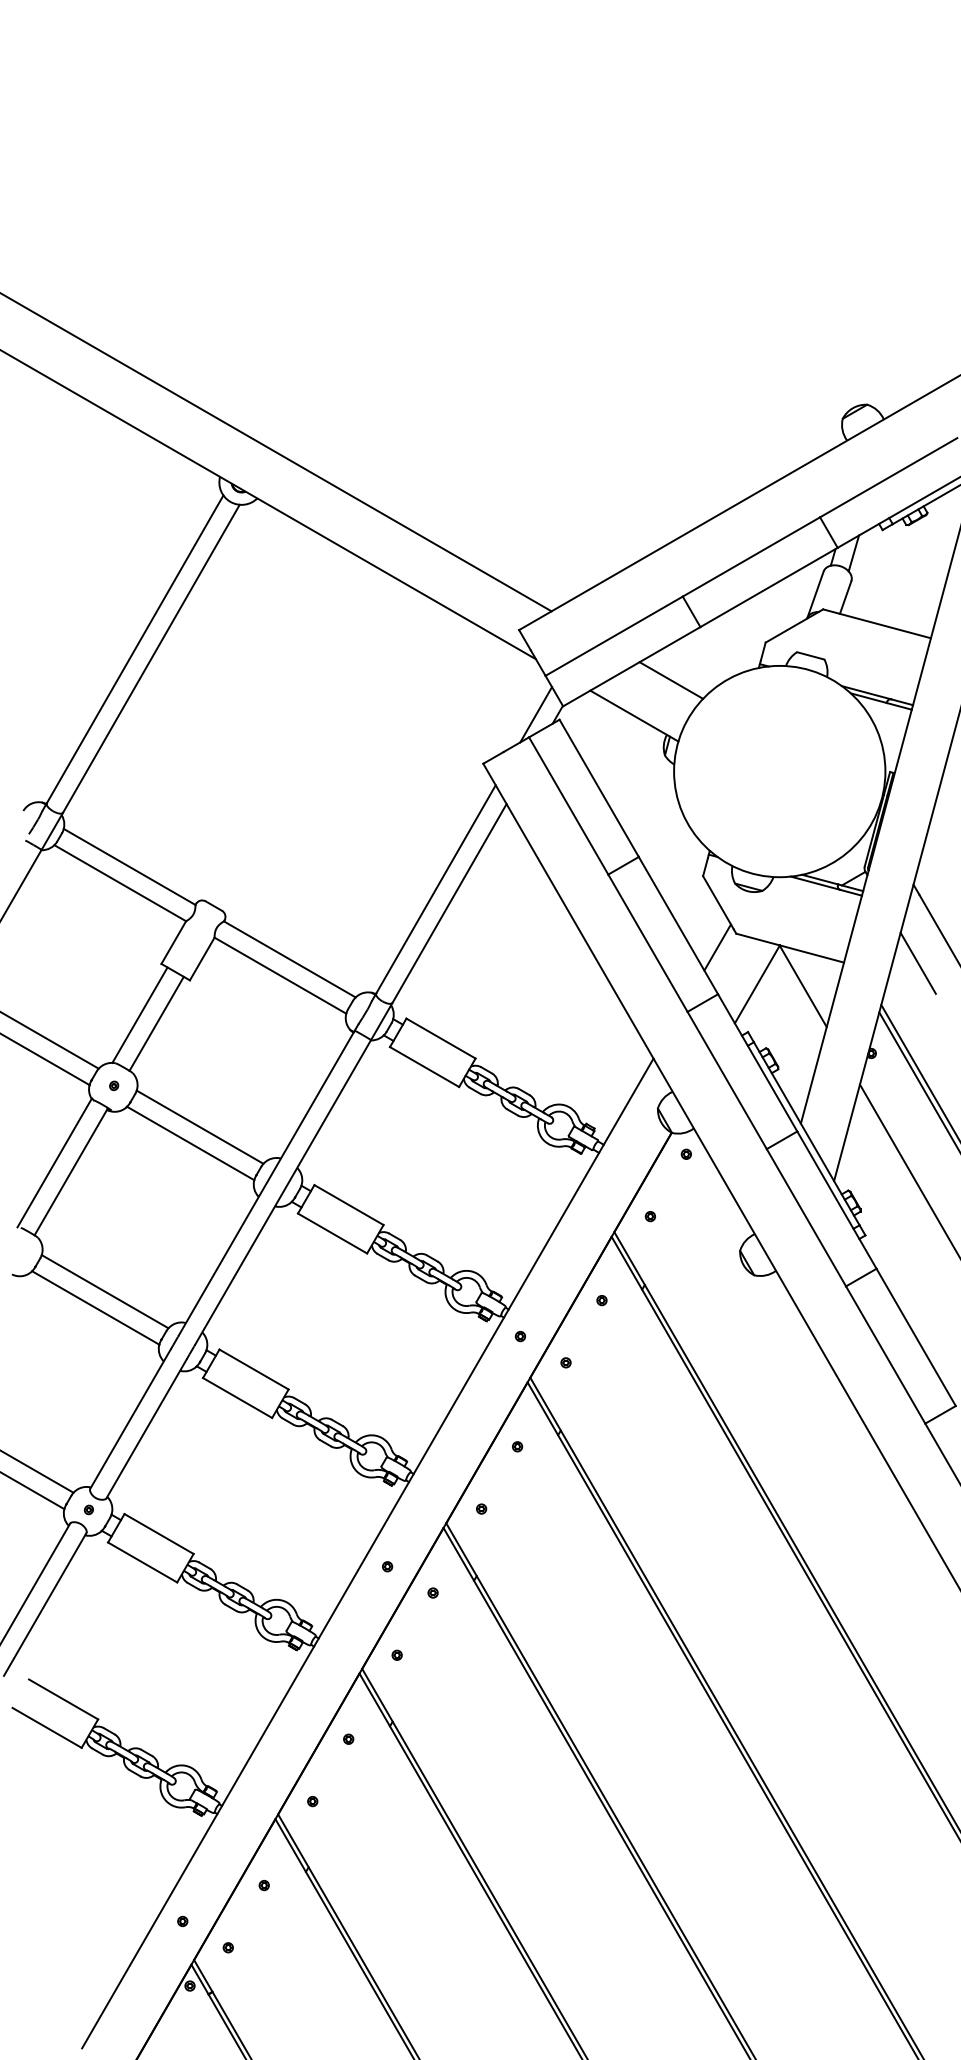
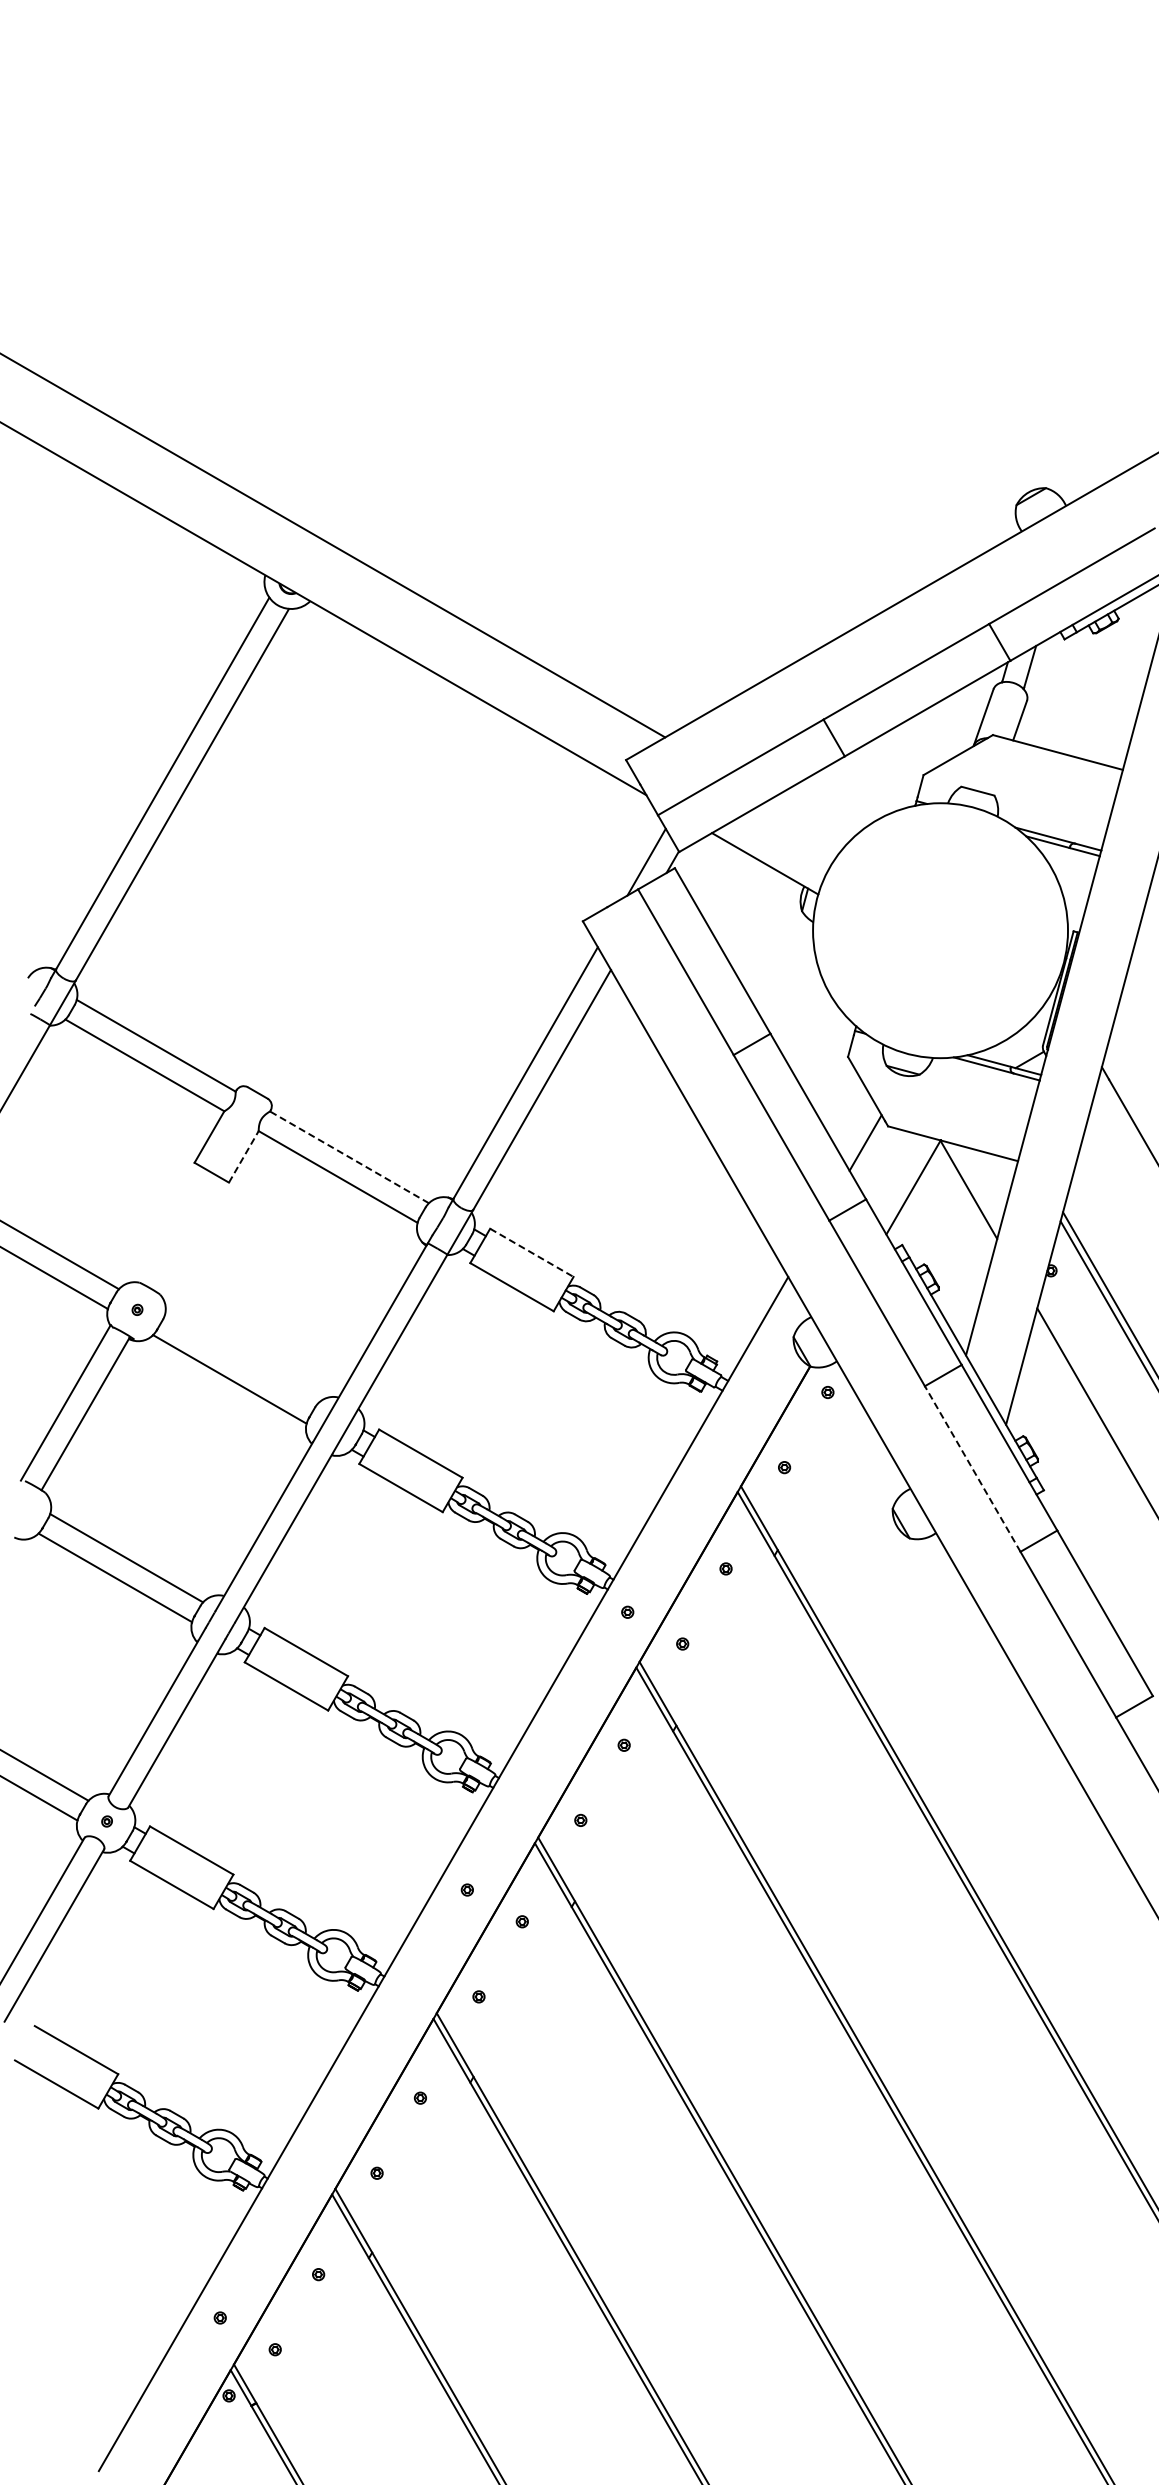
line: (671, 680) -> (809, 820), removed
line: (201, 958) -> (243, 1156), solid -> dashed
line: (289, 959) -> (349, 1157), solid -> dashed
line: (918, 962) -> (1107, 1161), removed
line: (139, 1015) -> (168, 1224), removed
line: (156, 1023) -> (188, 1234), removed
line: (441, 1039) -> (532, 1253), solid -> dashed
line: (199, 1126) -> (240, 1359), removed
line: (806, 1218) -> (972, 1469), solid -> dashed

